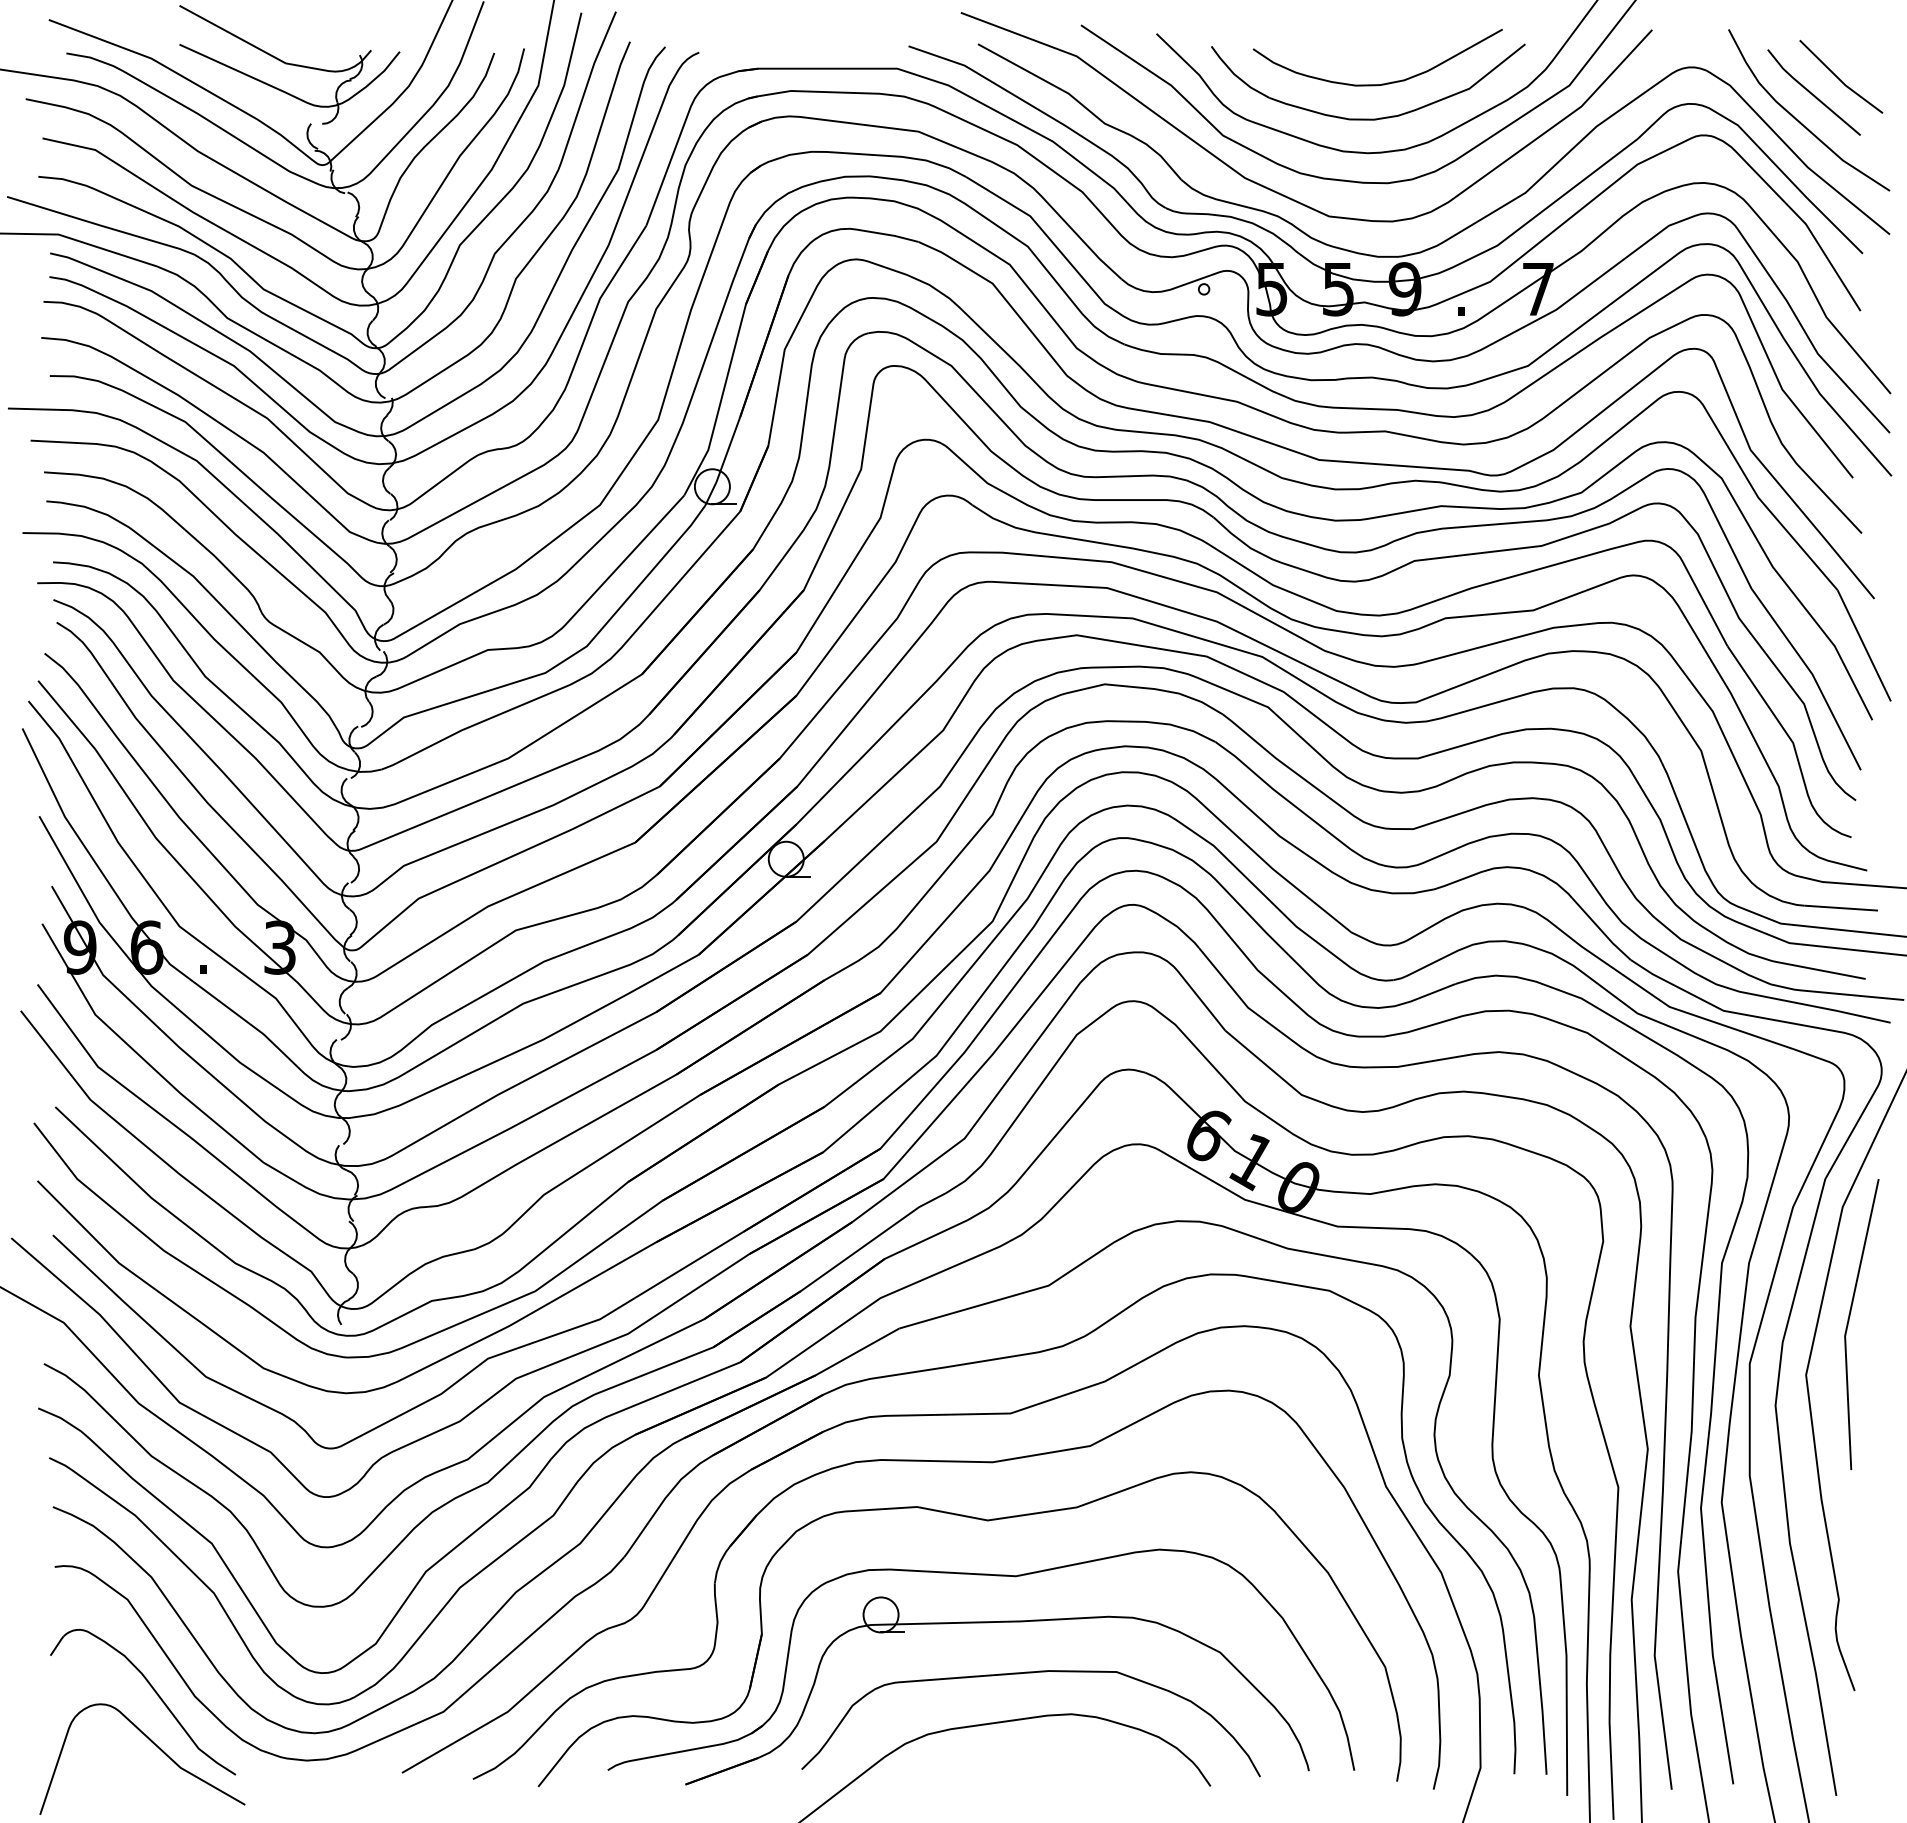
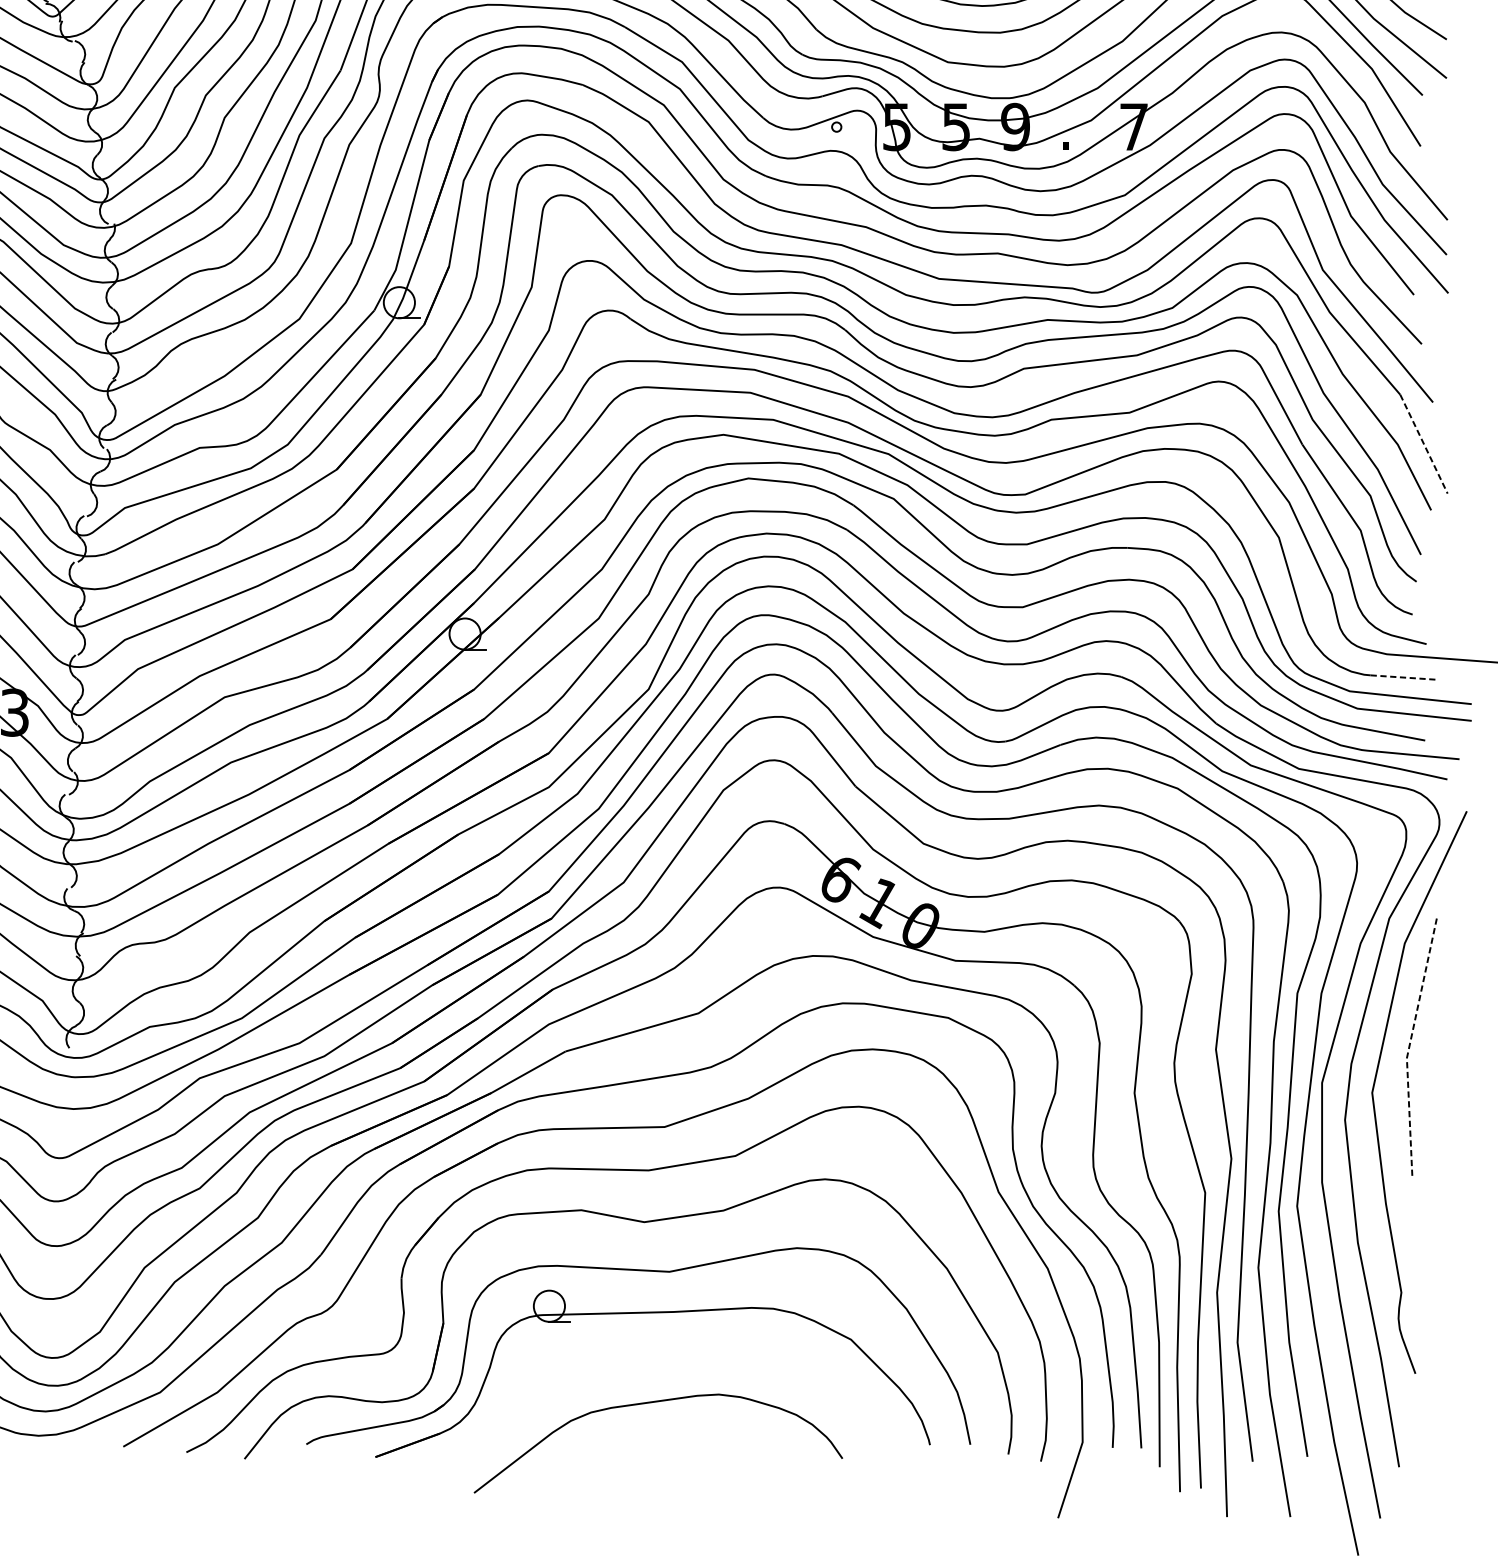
line: (1864, 645) -> (1424, 443), solid -> dashed
line: (1841, 908) -> (1403, 677), solid -> dashed
line: (1847, 1324) -> (1409, 1047), solid -> dashed
curve: (1030, 1673) -> (682, 1358), removed

